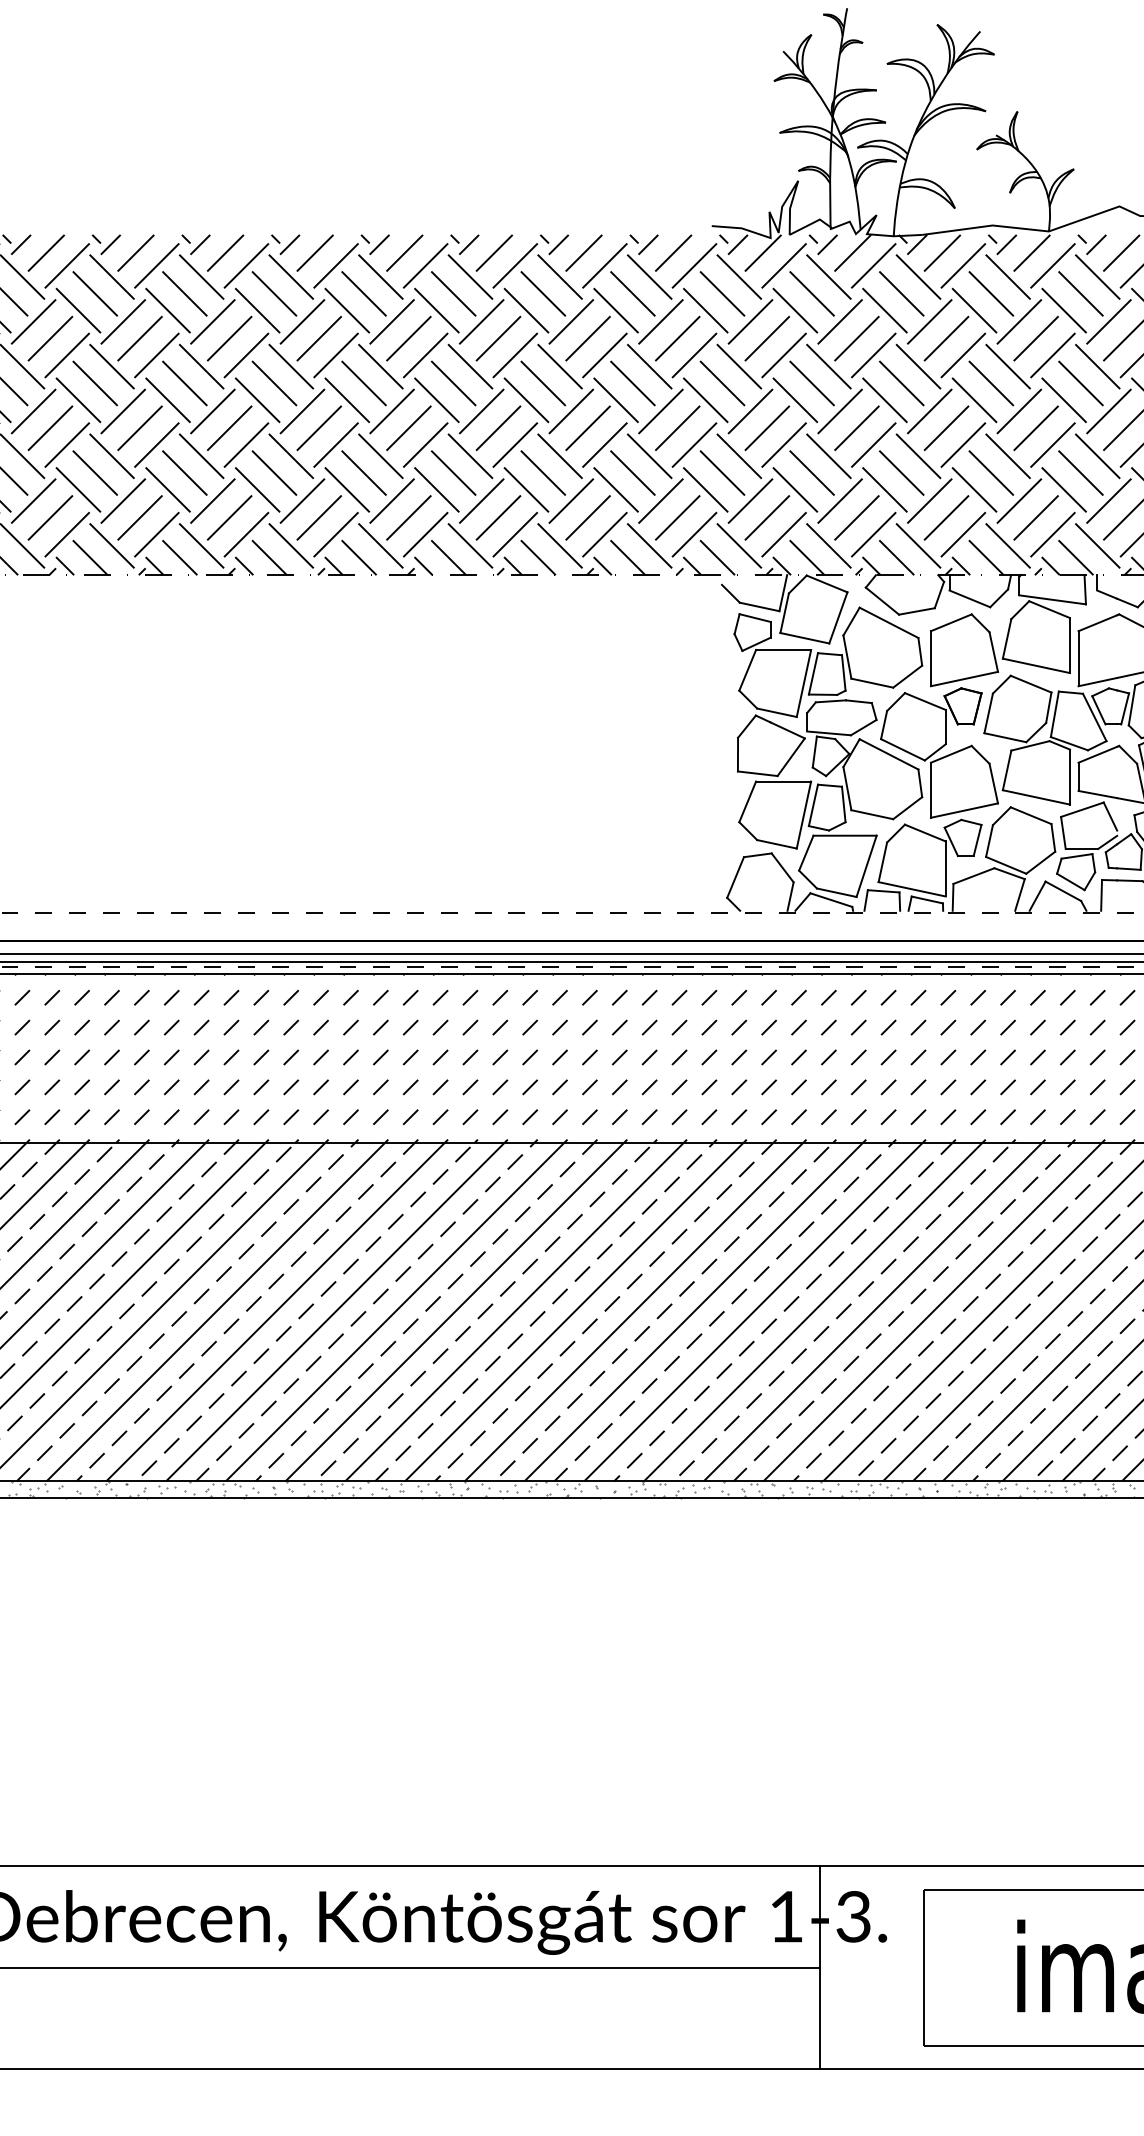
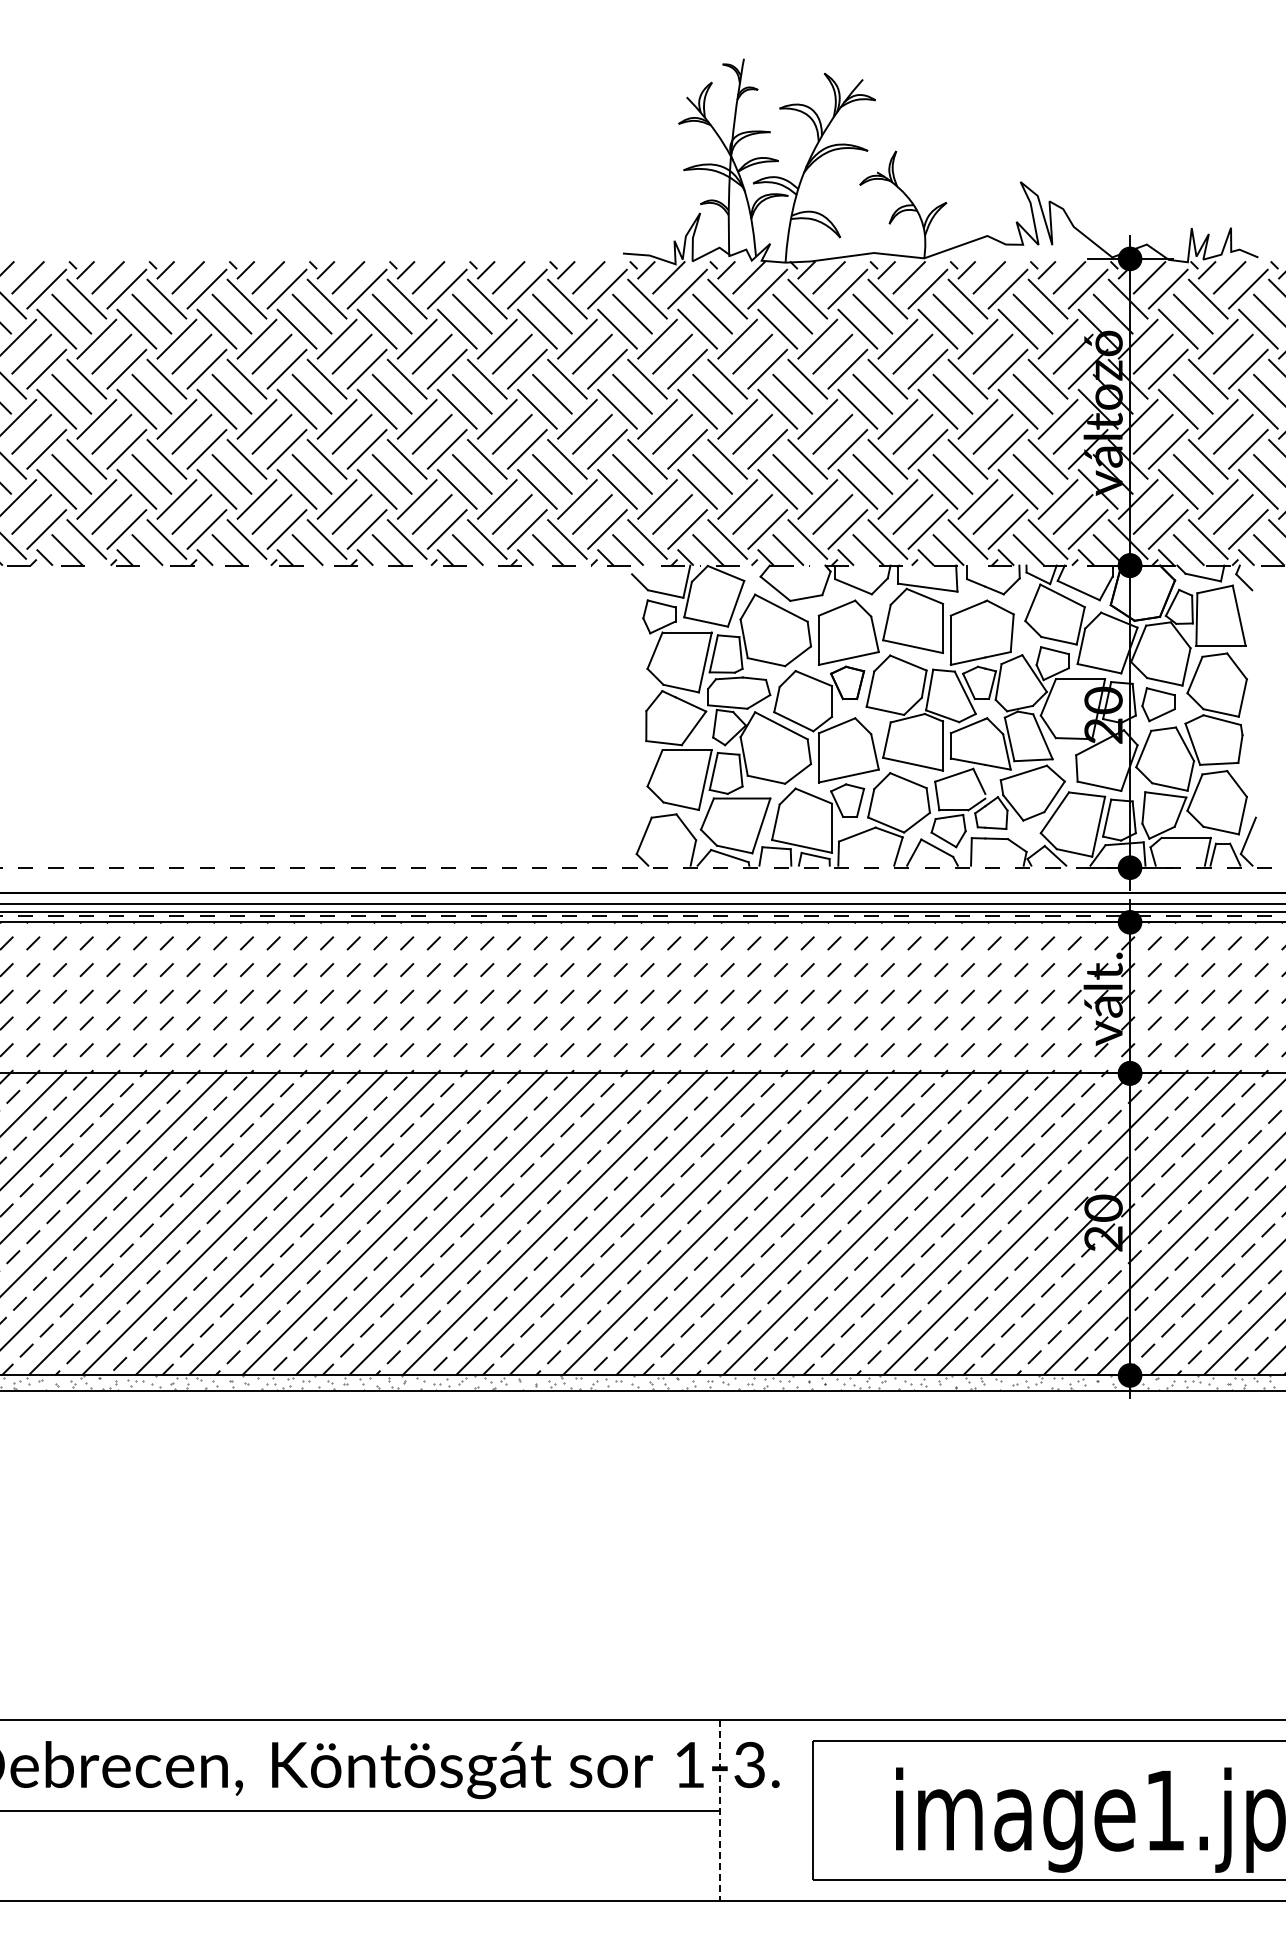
line: (819, 1967) -> (719, 1810), solid -> dashed

